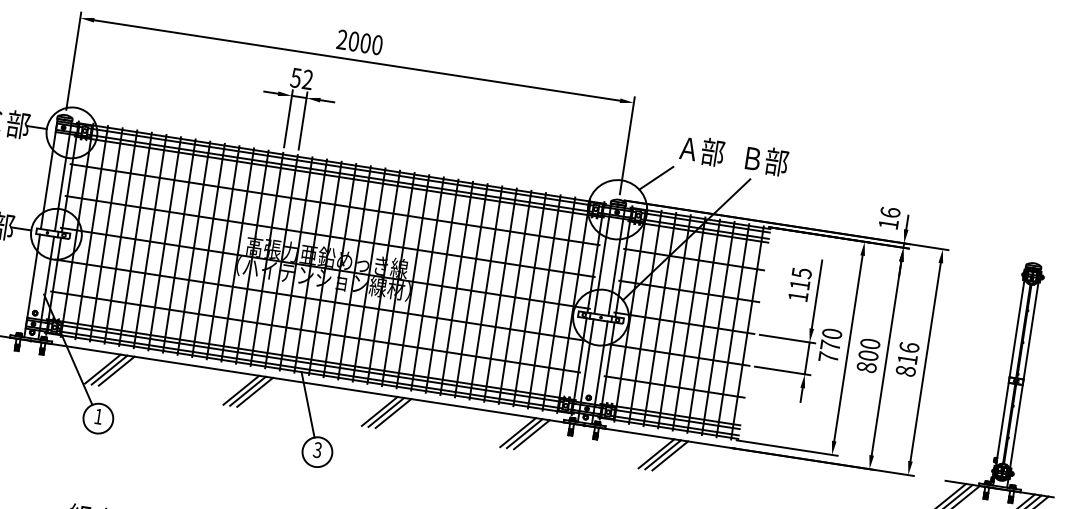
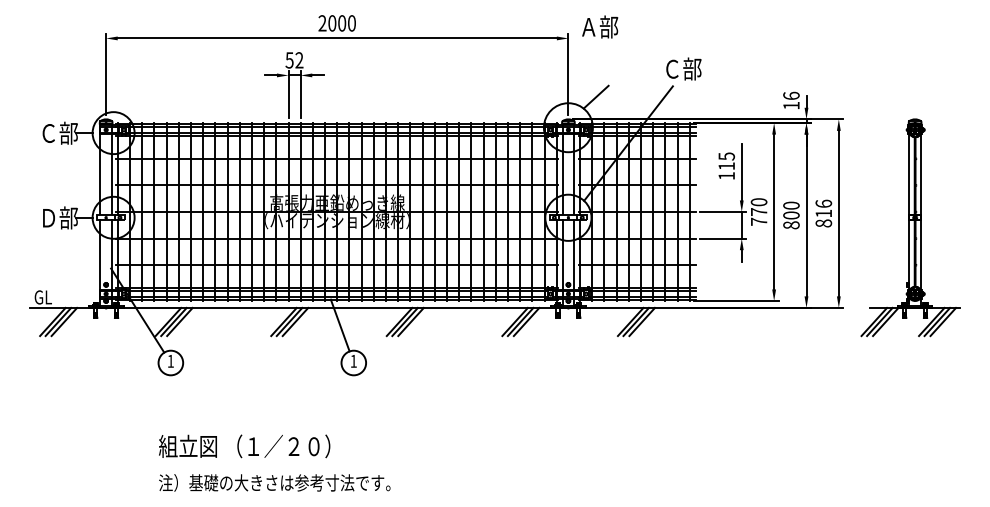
text: (702, 150) -> (600, 26), moved
text: (753, 157) -> (672, 68), Ｂ部 -> Ｃ部
text: (317, 449) -> (353, 360), 3 -> 1

